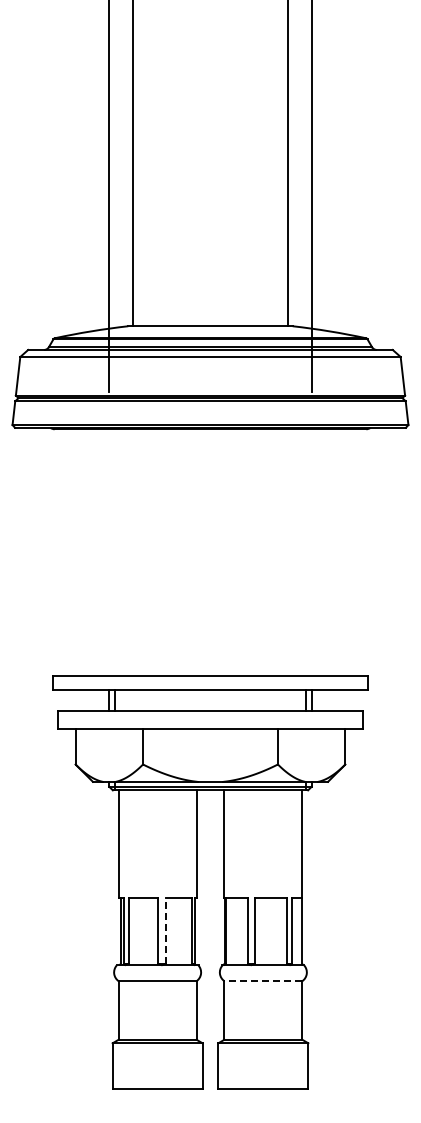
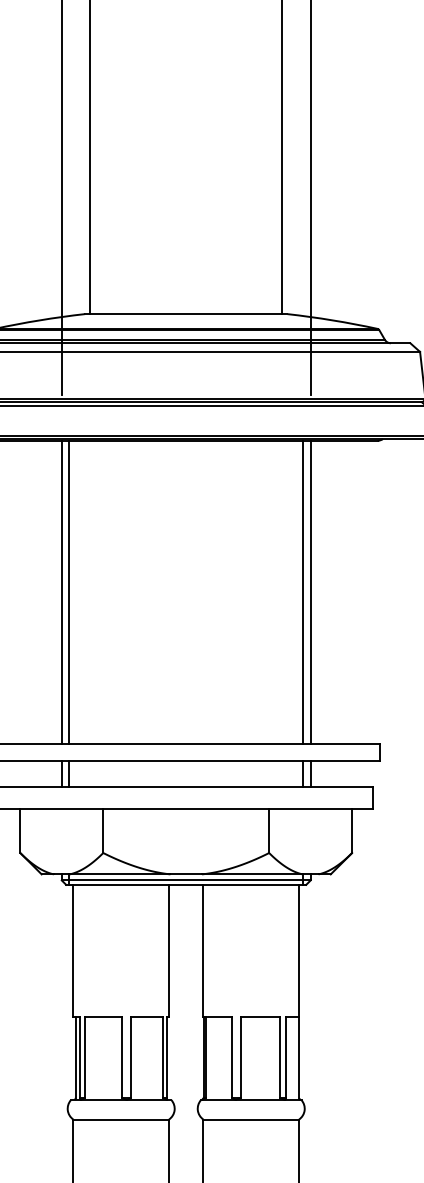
line: (109, 552) -> (62, 592), added
line: (115, 552) -> (69, 592), added
line: (305, 552) -> (303, 592), added
line: (311, 552) -> (310, 592), added
line: (165, 930) -> (130, 1057), dashed -> solid
line: (263, 981) -> (251, 1119), dashed -> solid

